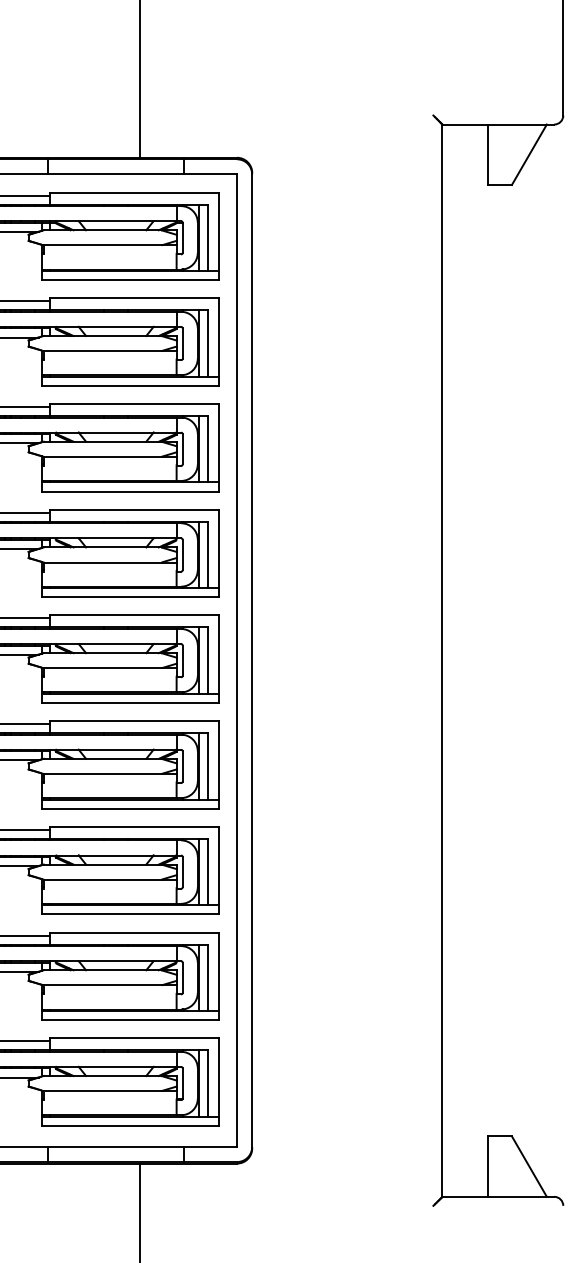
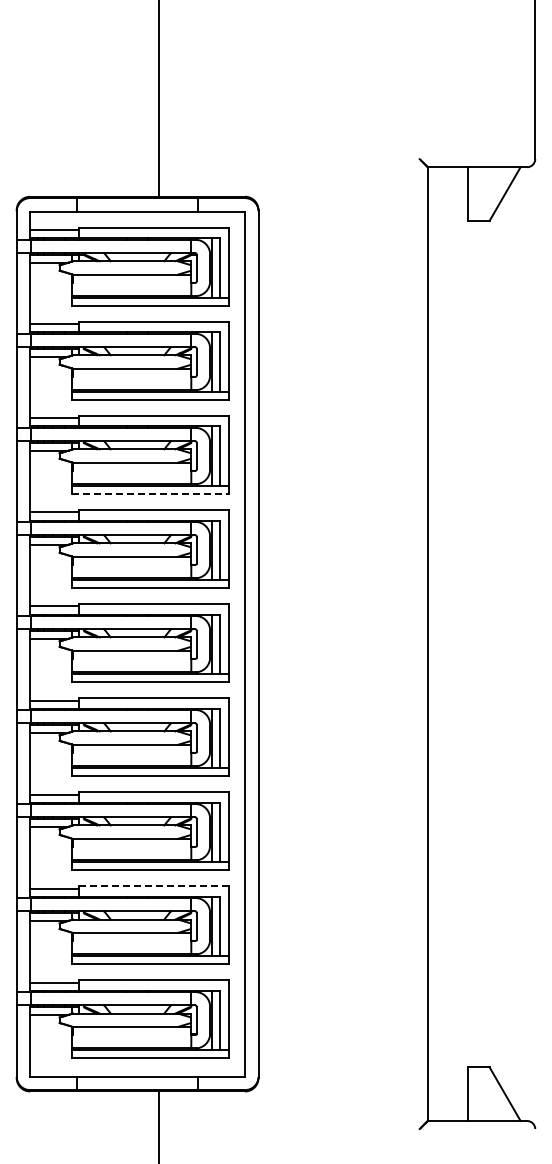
line: (130, 491) -> (150, 493), solid -> dashed
line: (134, 932) -> (153, 885), solid -> dashed

